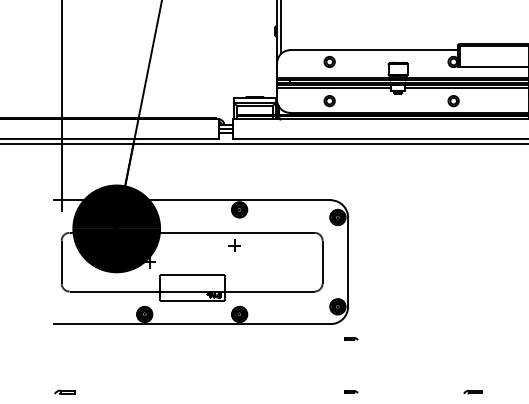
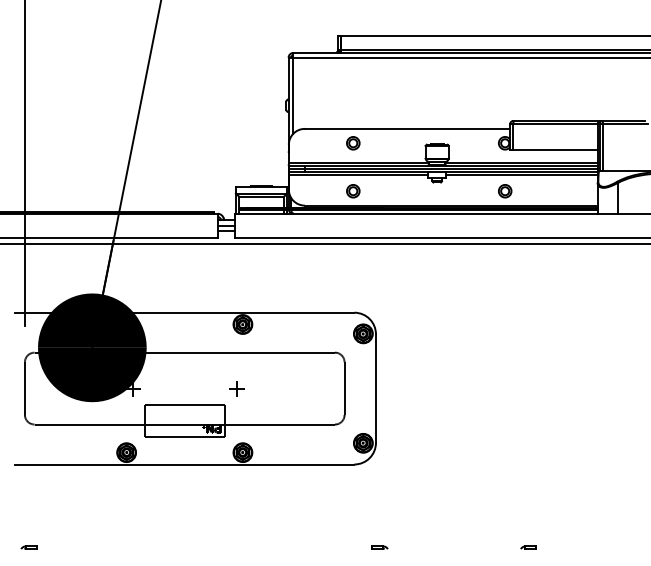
part: (234, 245) -> (236, 388), moved
part: (351, 338) -> (379, 482), removed
part: (64, 391) -> (28, 547), size x0.62
part: (472, 391) -> (528, 547), size x0.71

